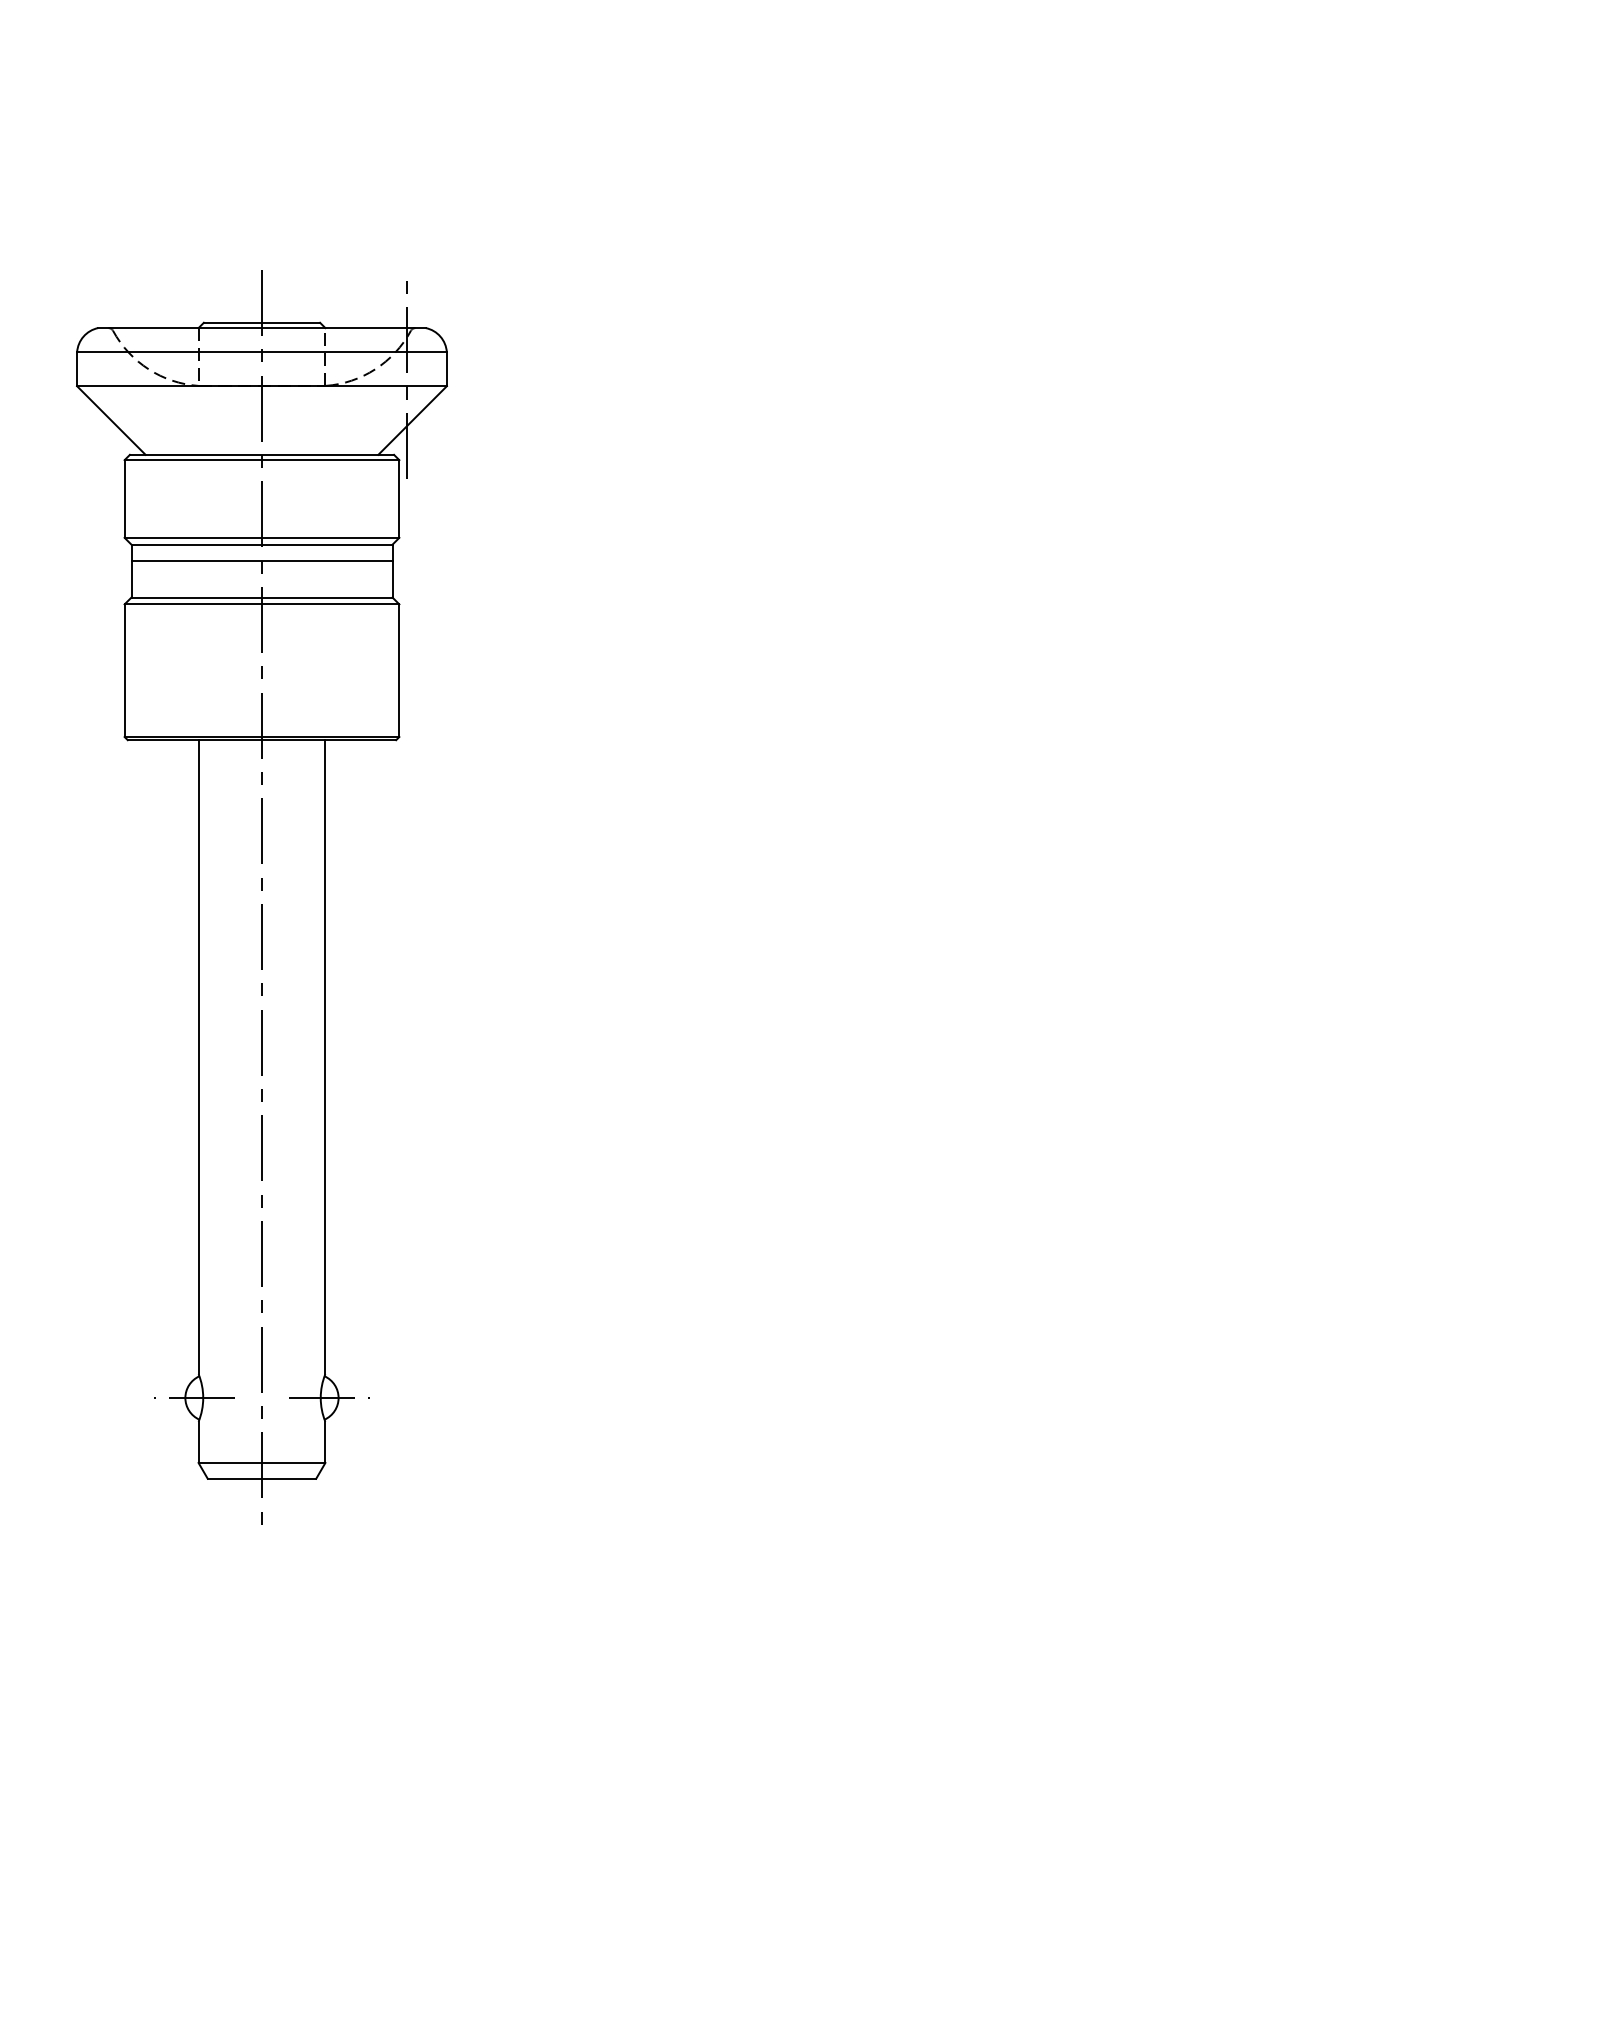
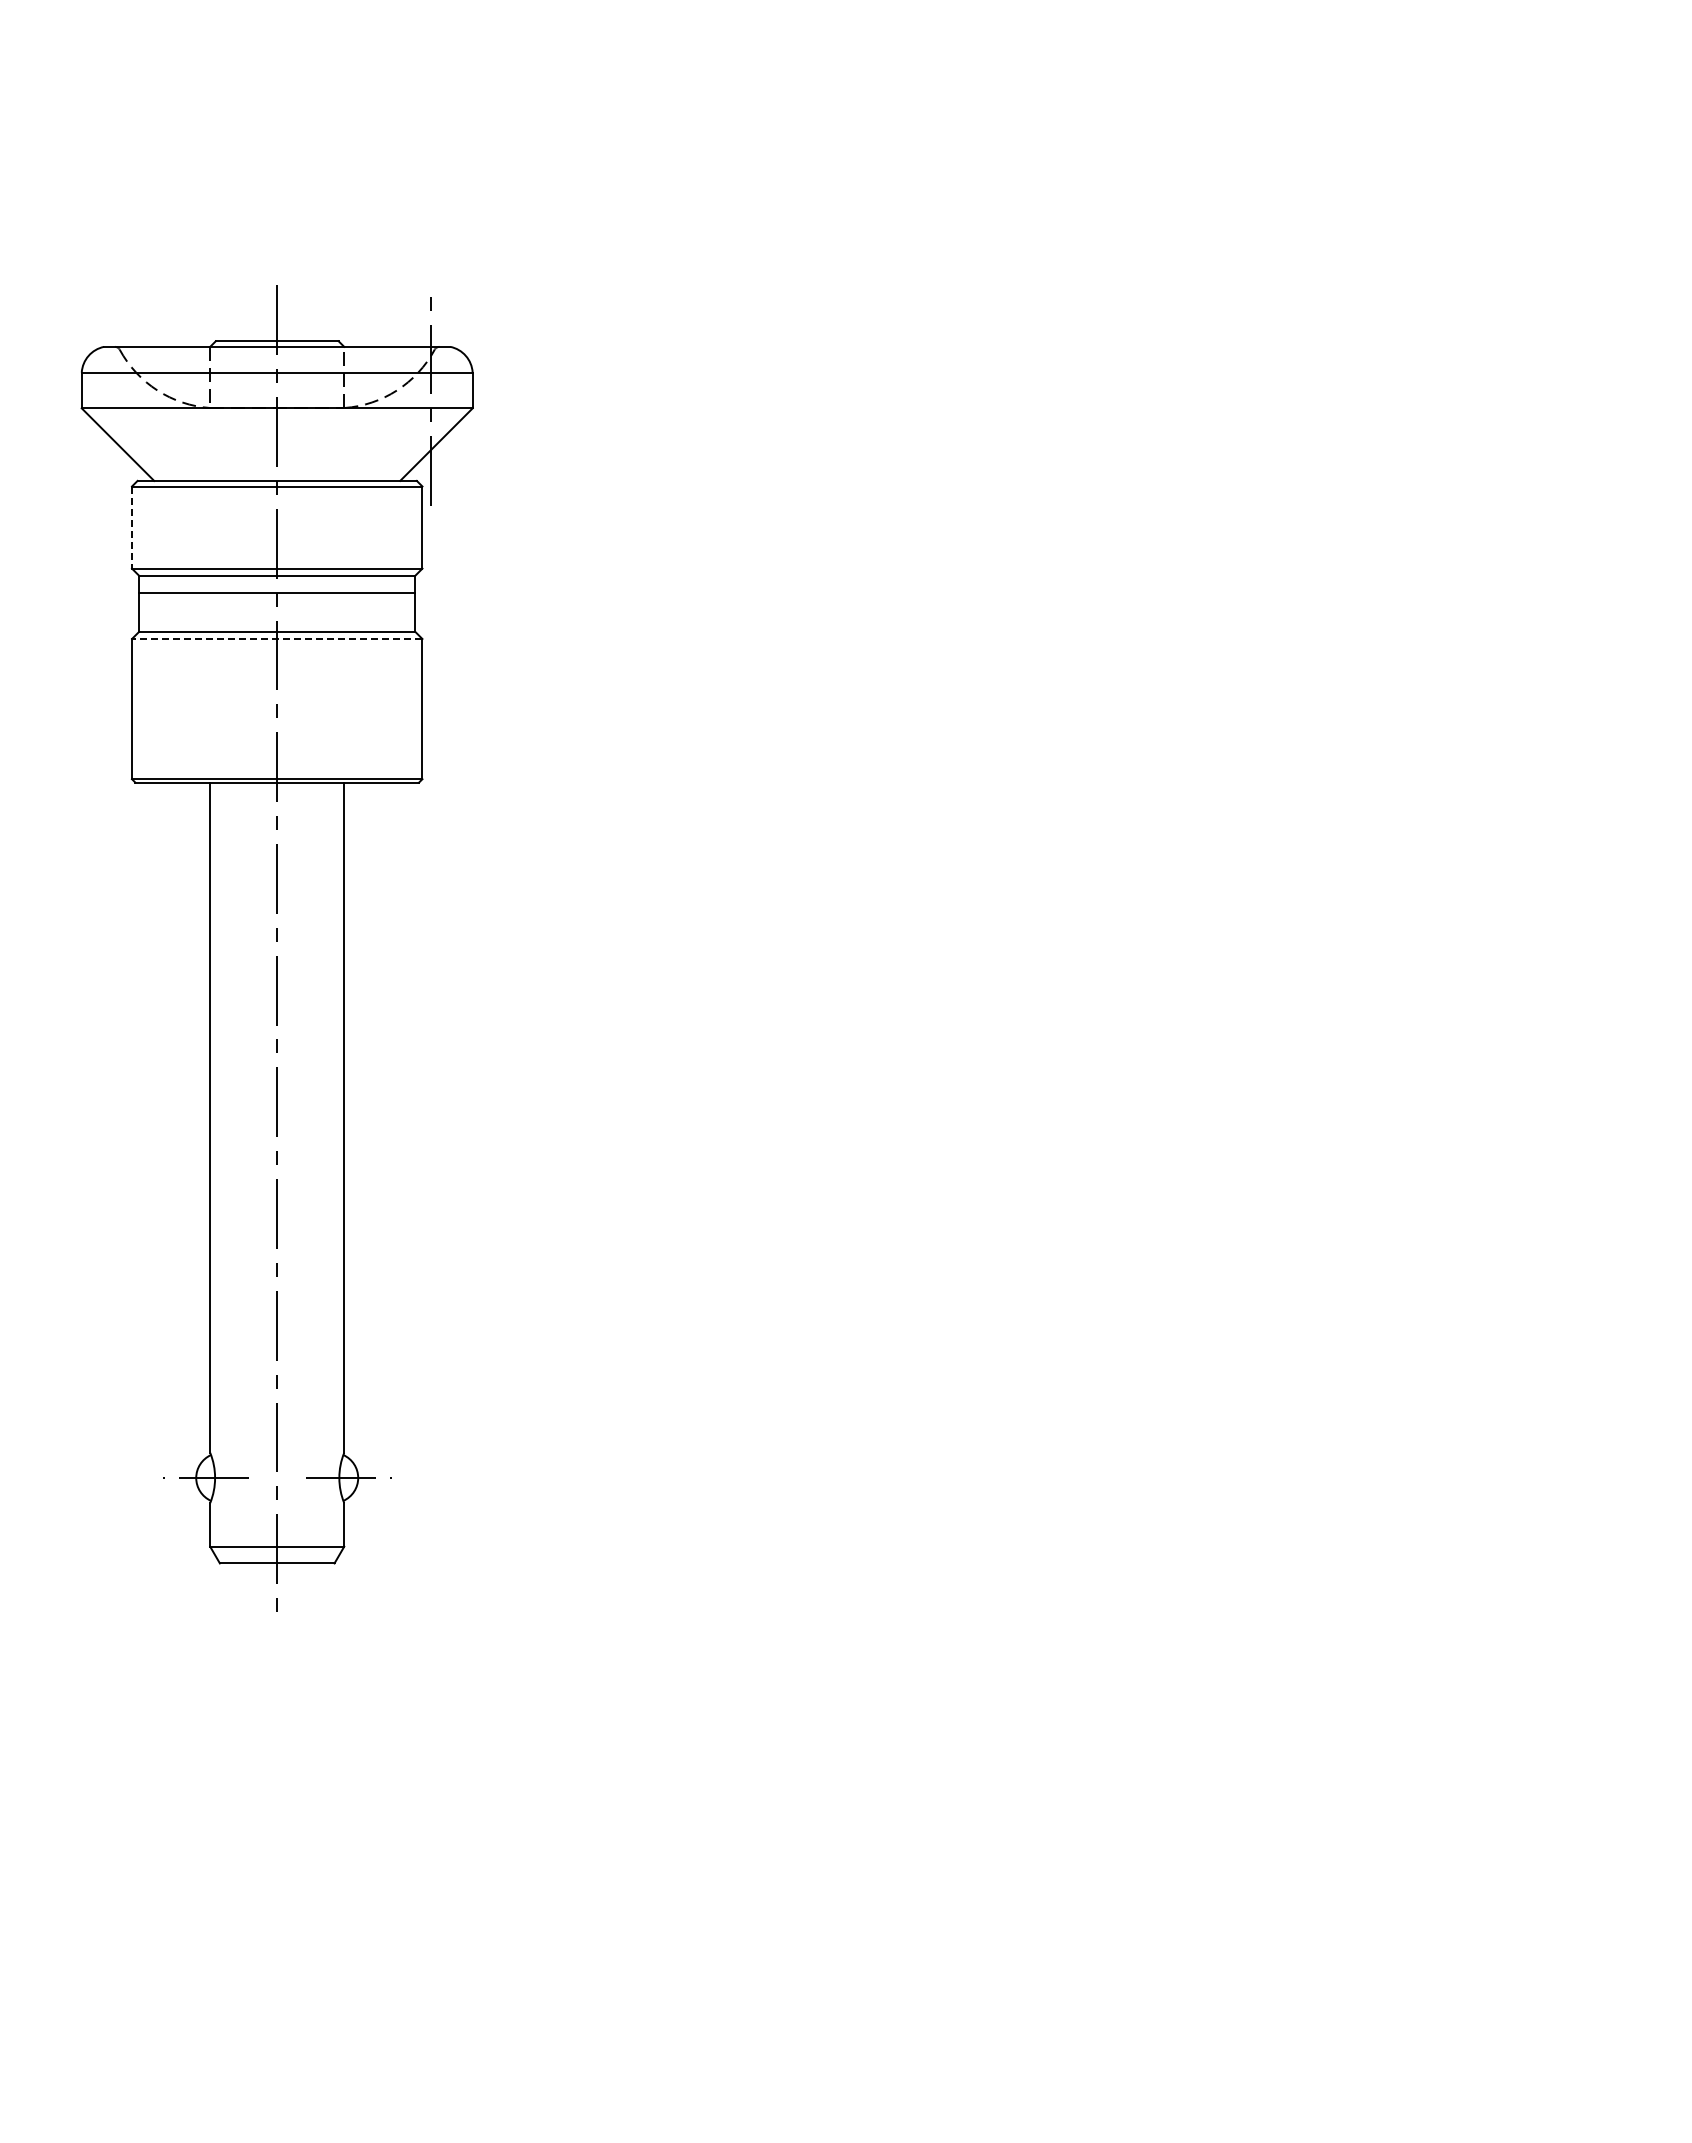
line: (125, 499) -> (132, 528), solid -> dashed
line: (261, 604) -> (276, 639), solid -> dashed

